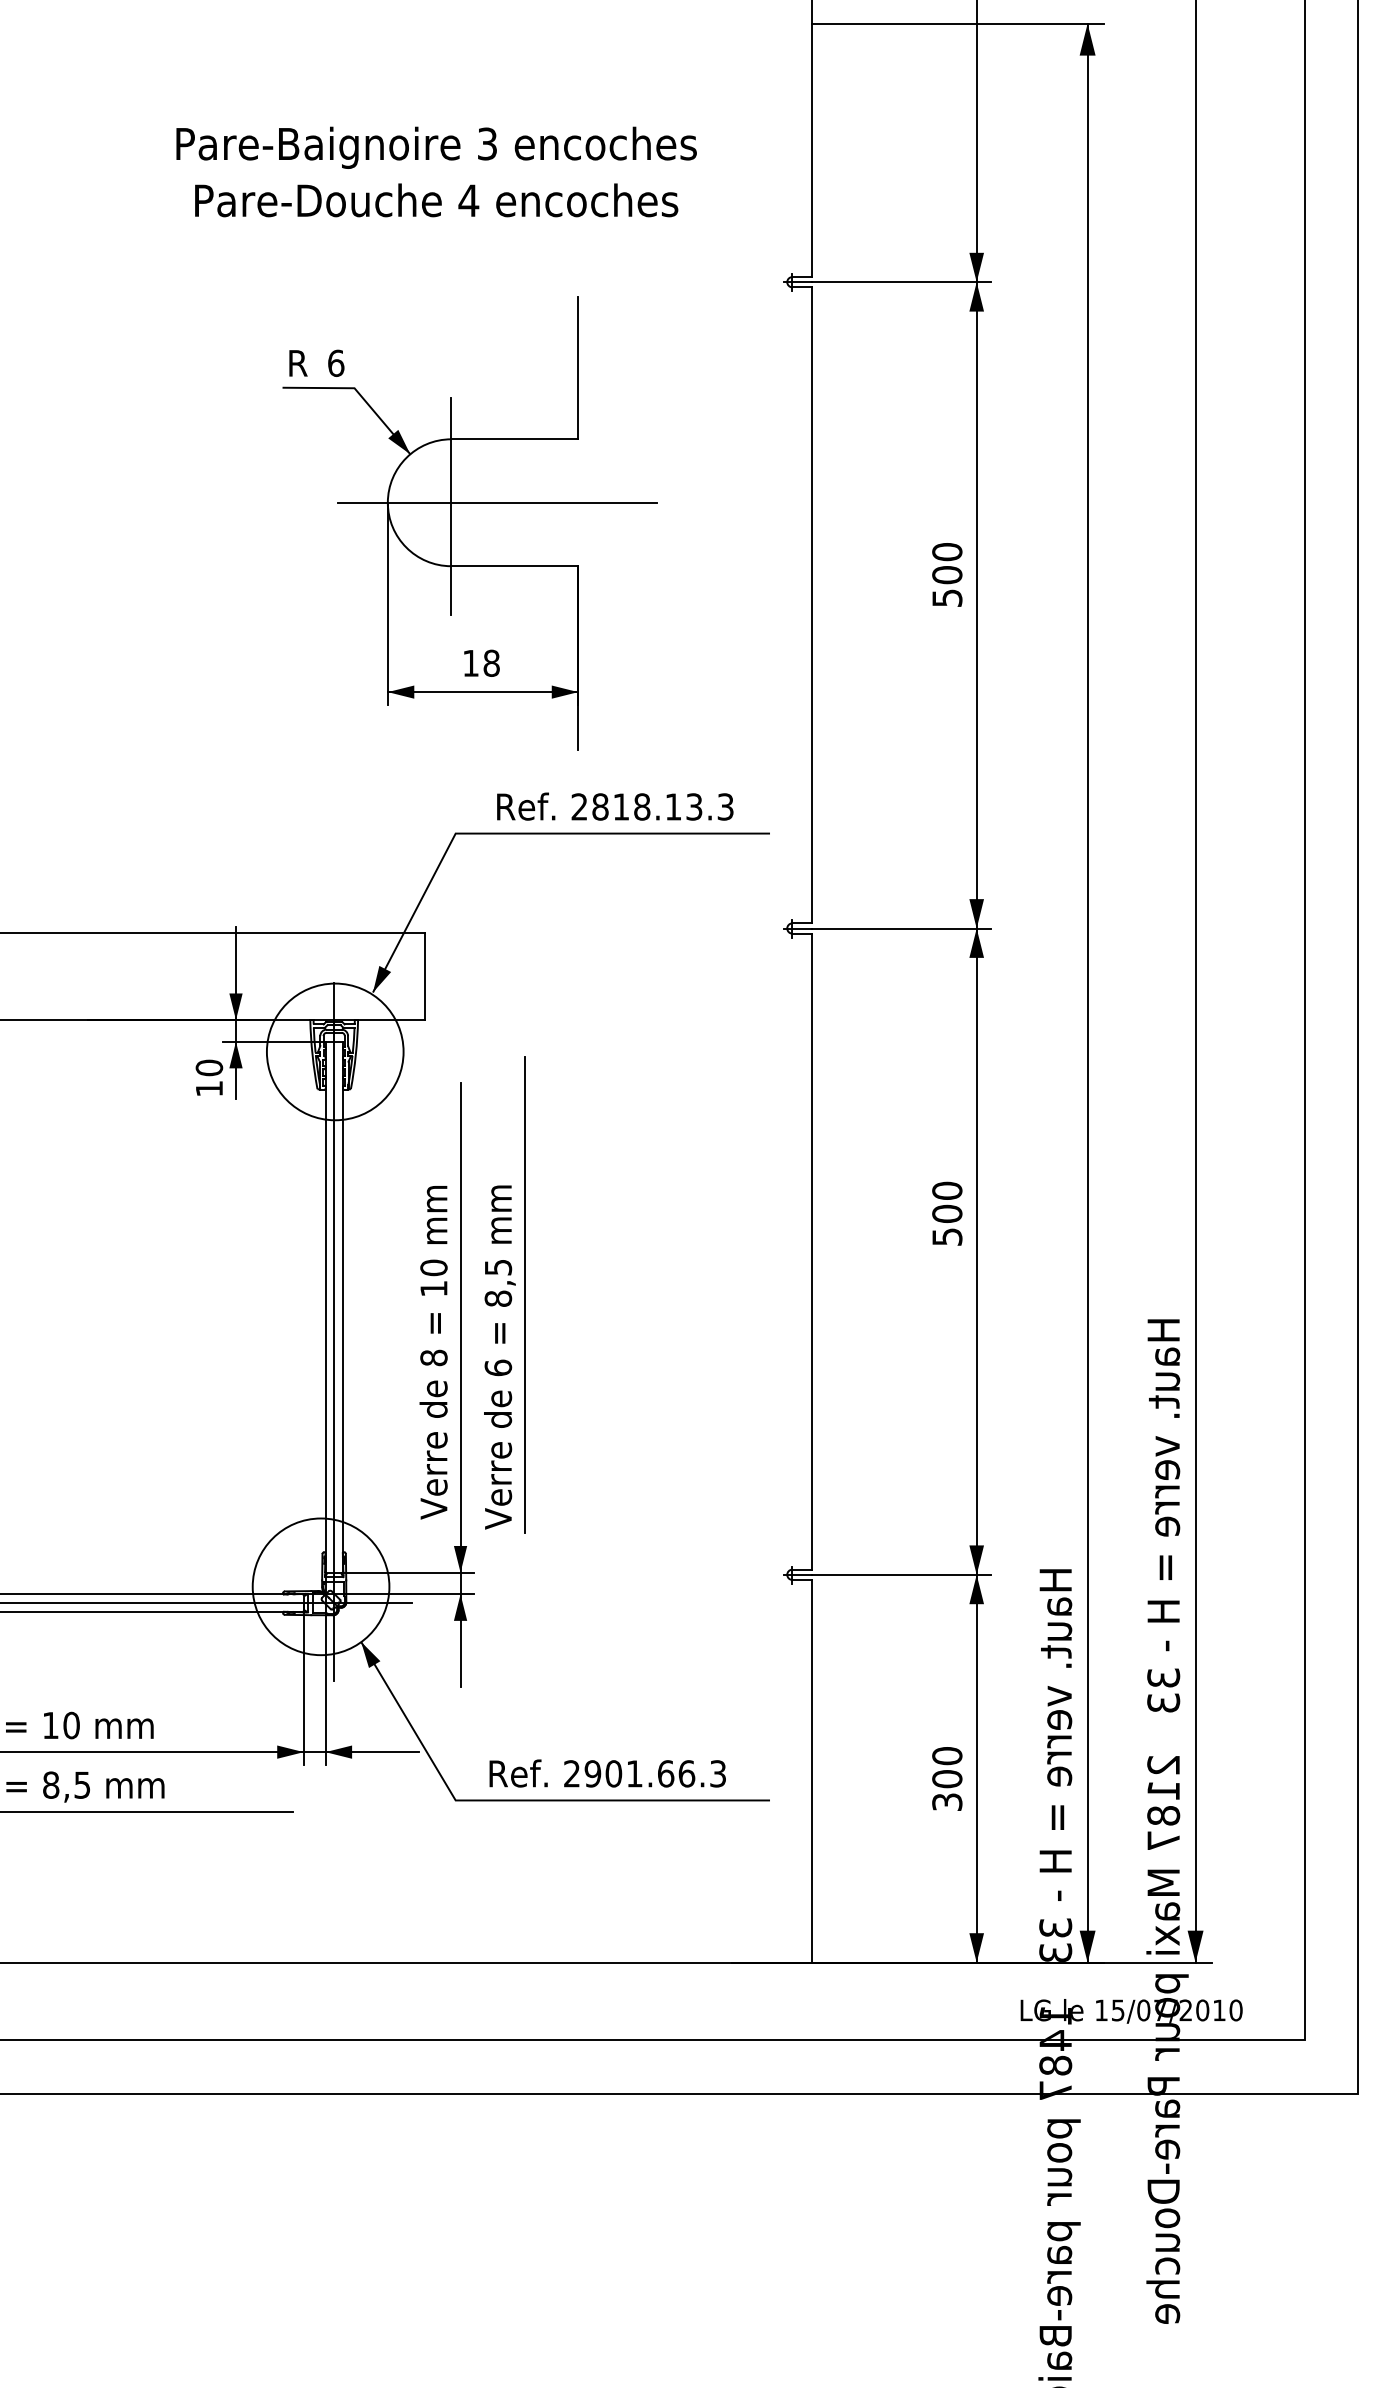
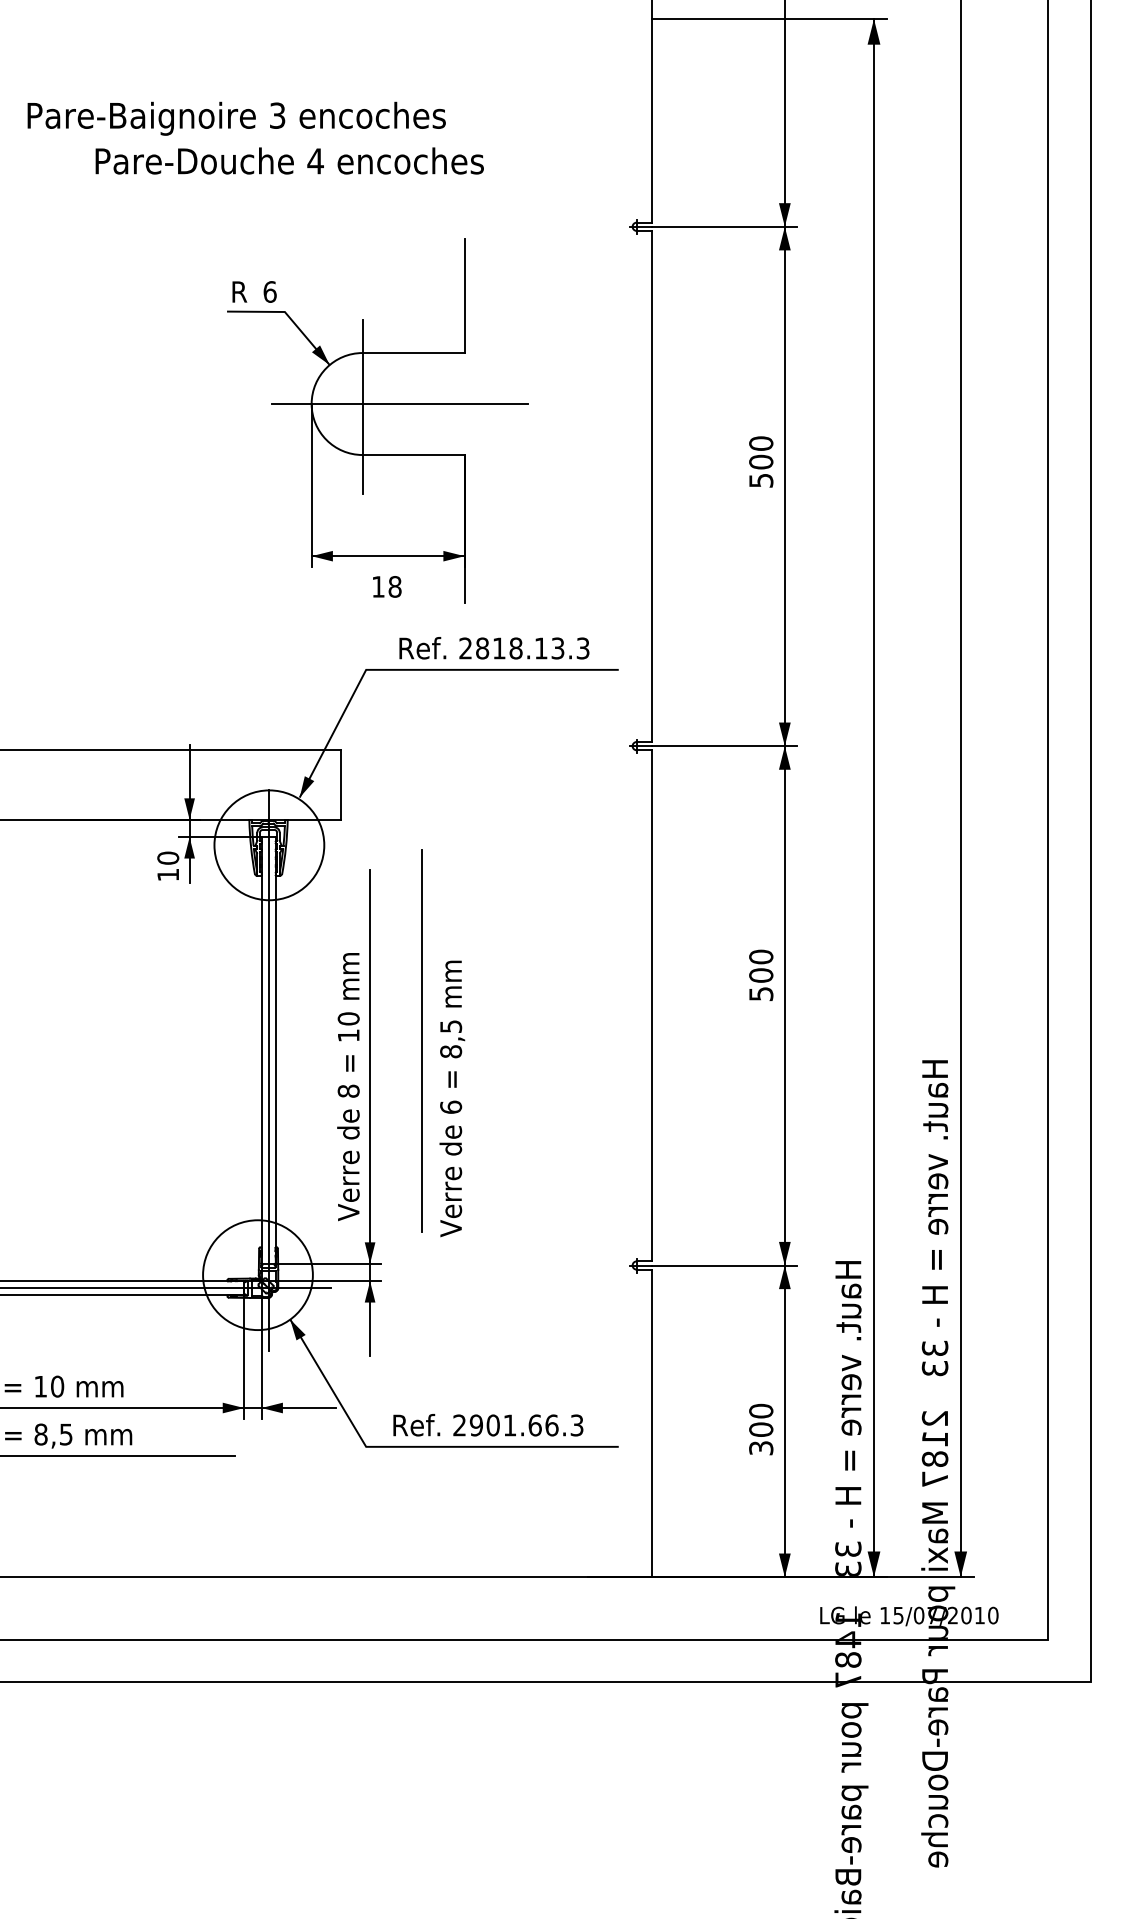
text: (436, 147) -> (236, 118), moved
text: (436, 200) -> (289, 161), moved
text: (481, 662) -> (386, 586), moved
text: (499, 1357) -> (452, 1098), moved

